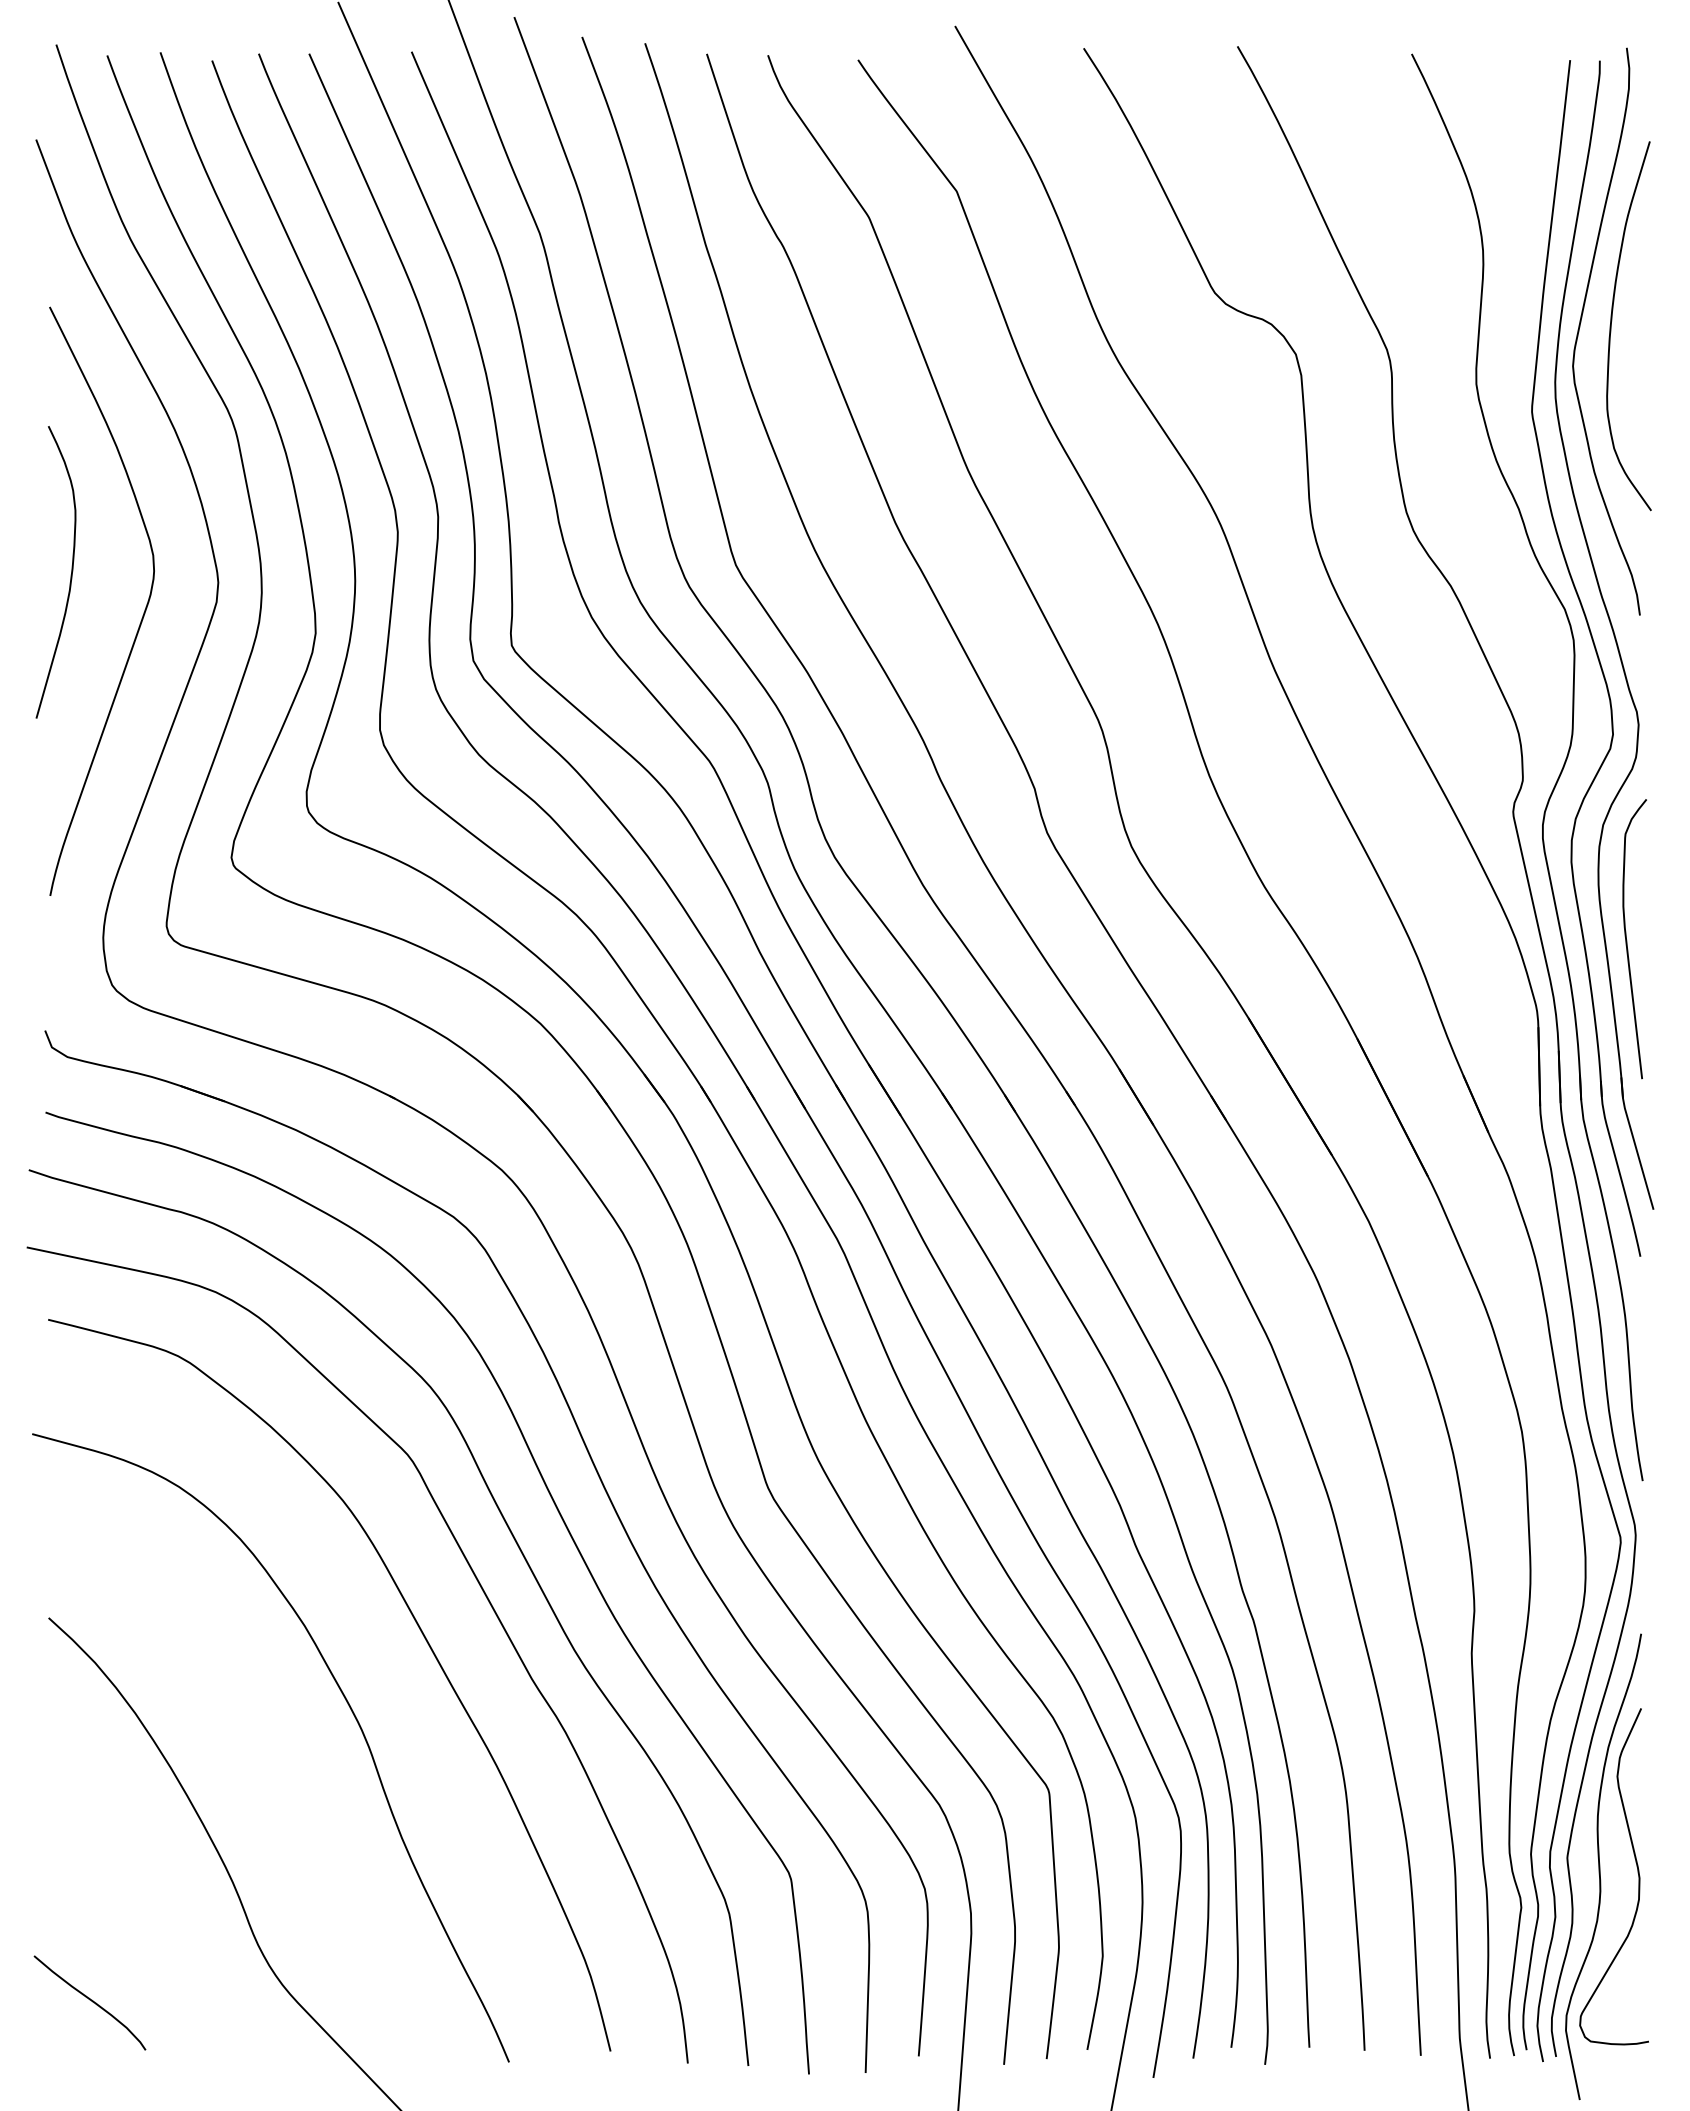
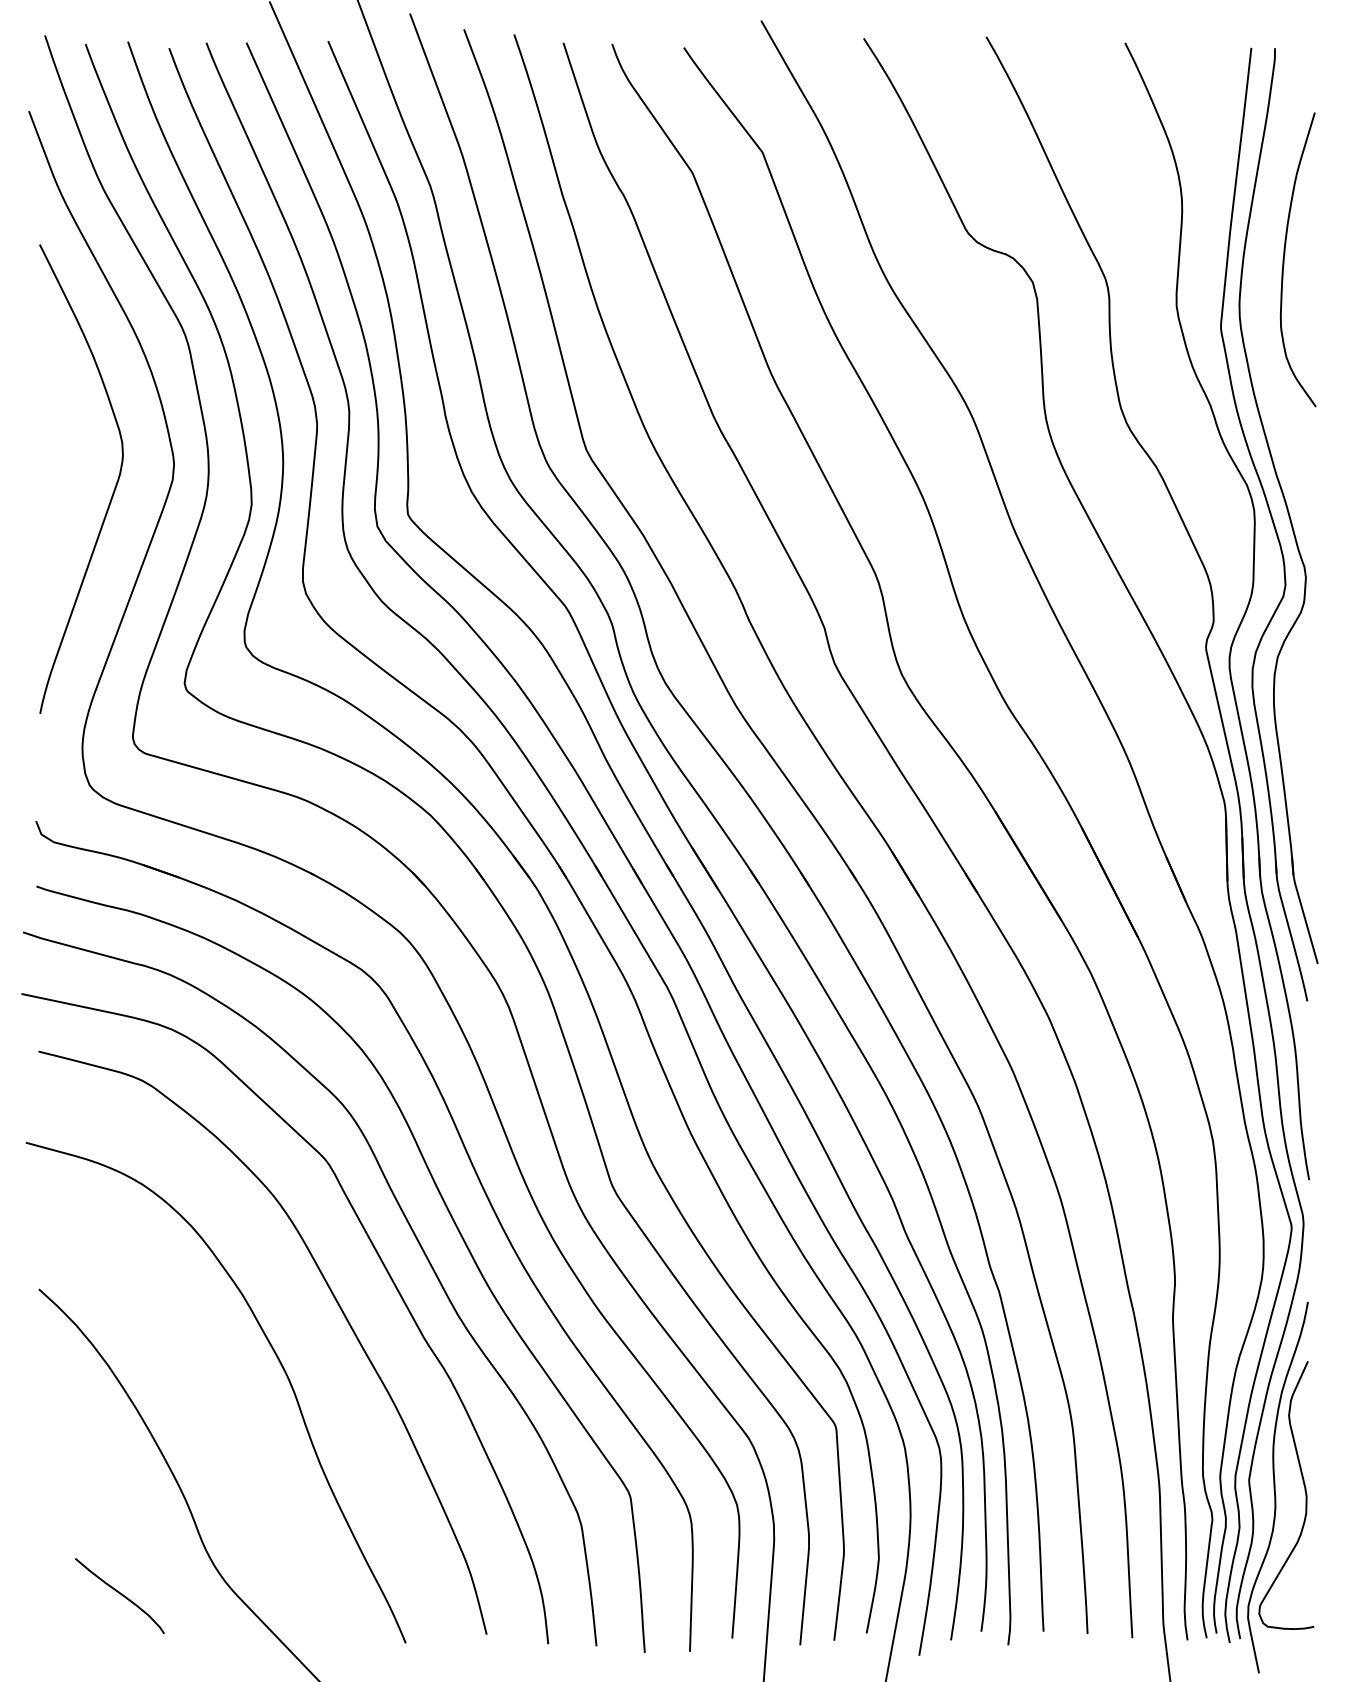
curve: (1580, 329) -> (1259, 262), removed
curve: (70, 571) -> (56, 455), removed
curve: (1628, 941) -> (1297, 750), removed
curve: (90, 2001) -> (120, 1594), moved

